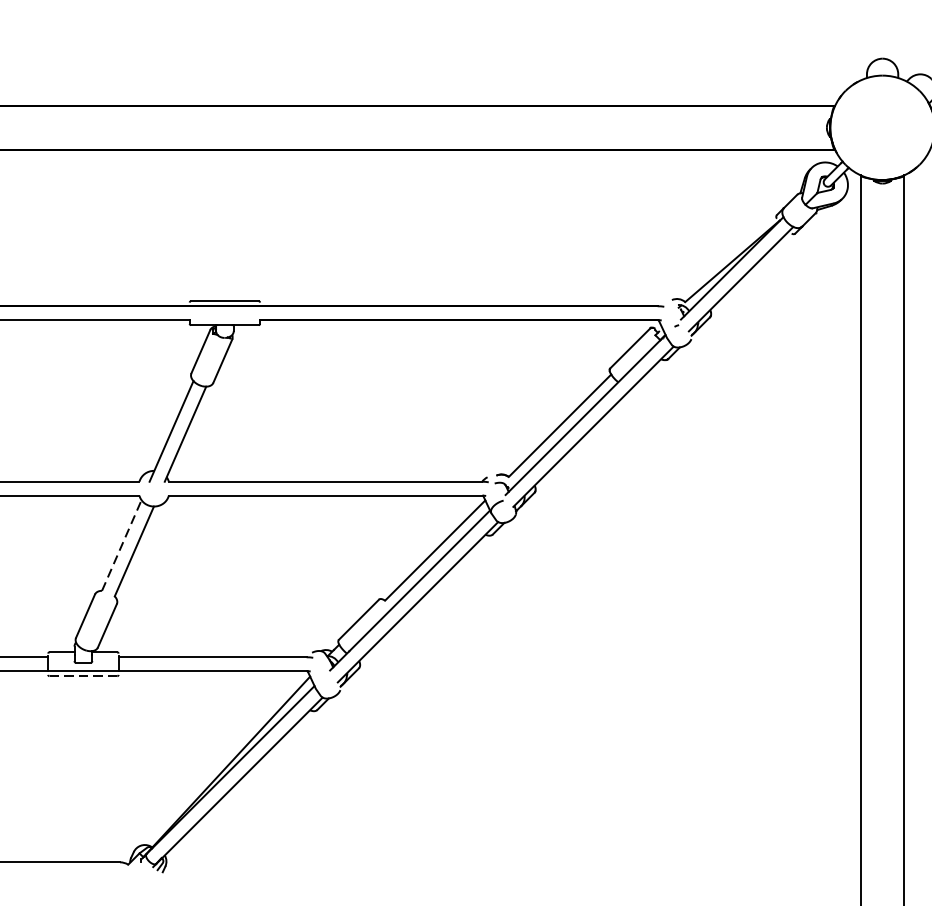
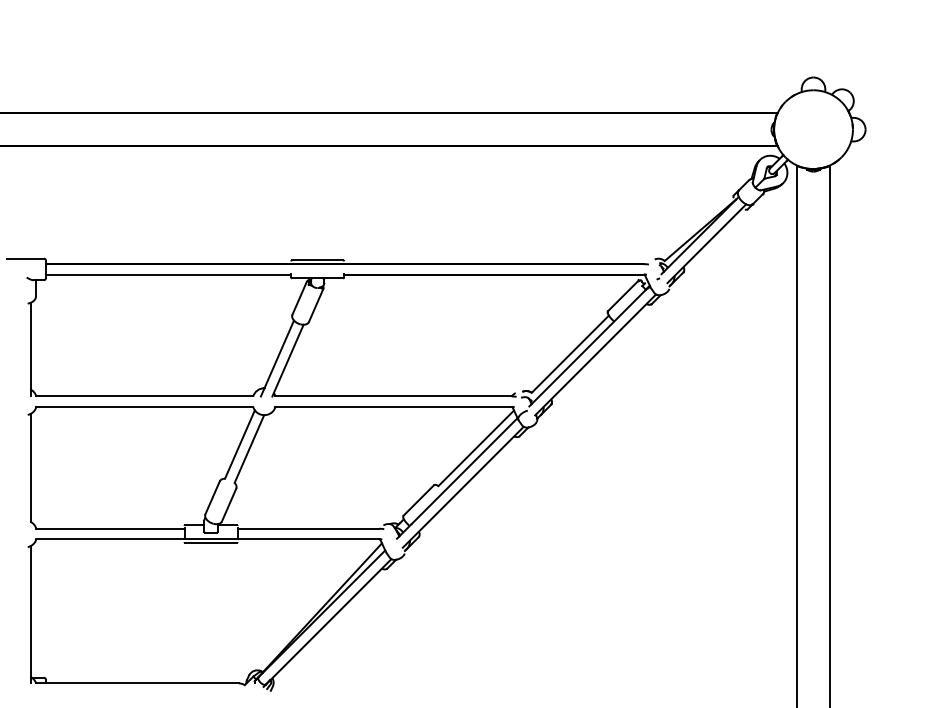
line: (122, 545) -> (240, 444), dashed -> solid
line: (84, 676) -> (211, 543), dashed -> solid

